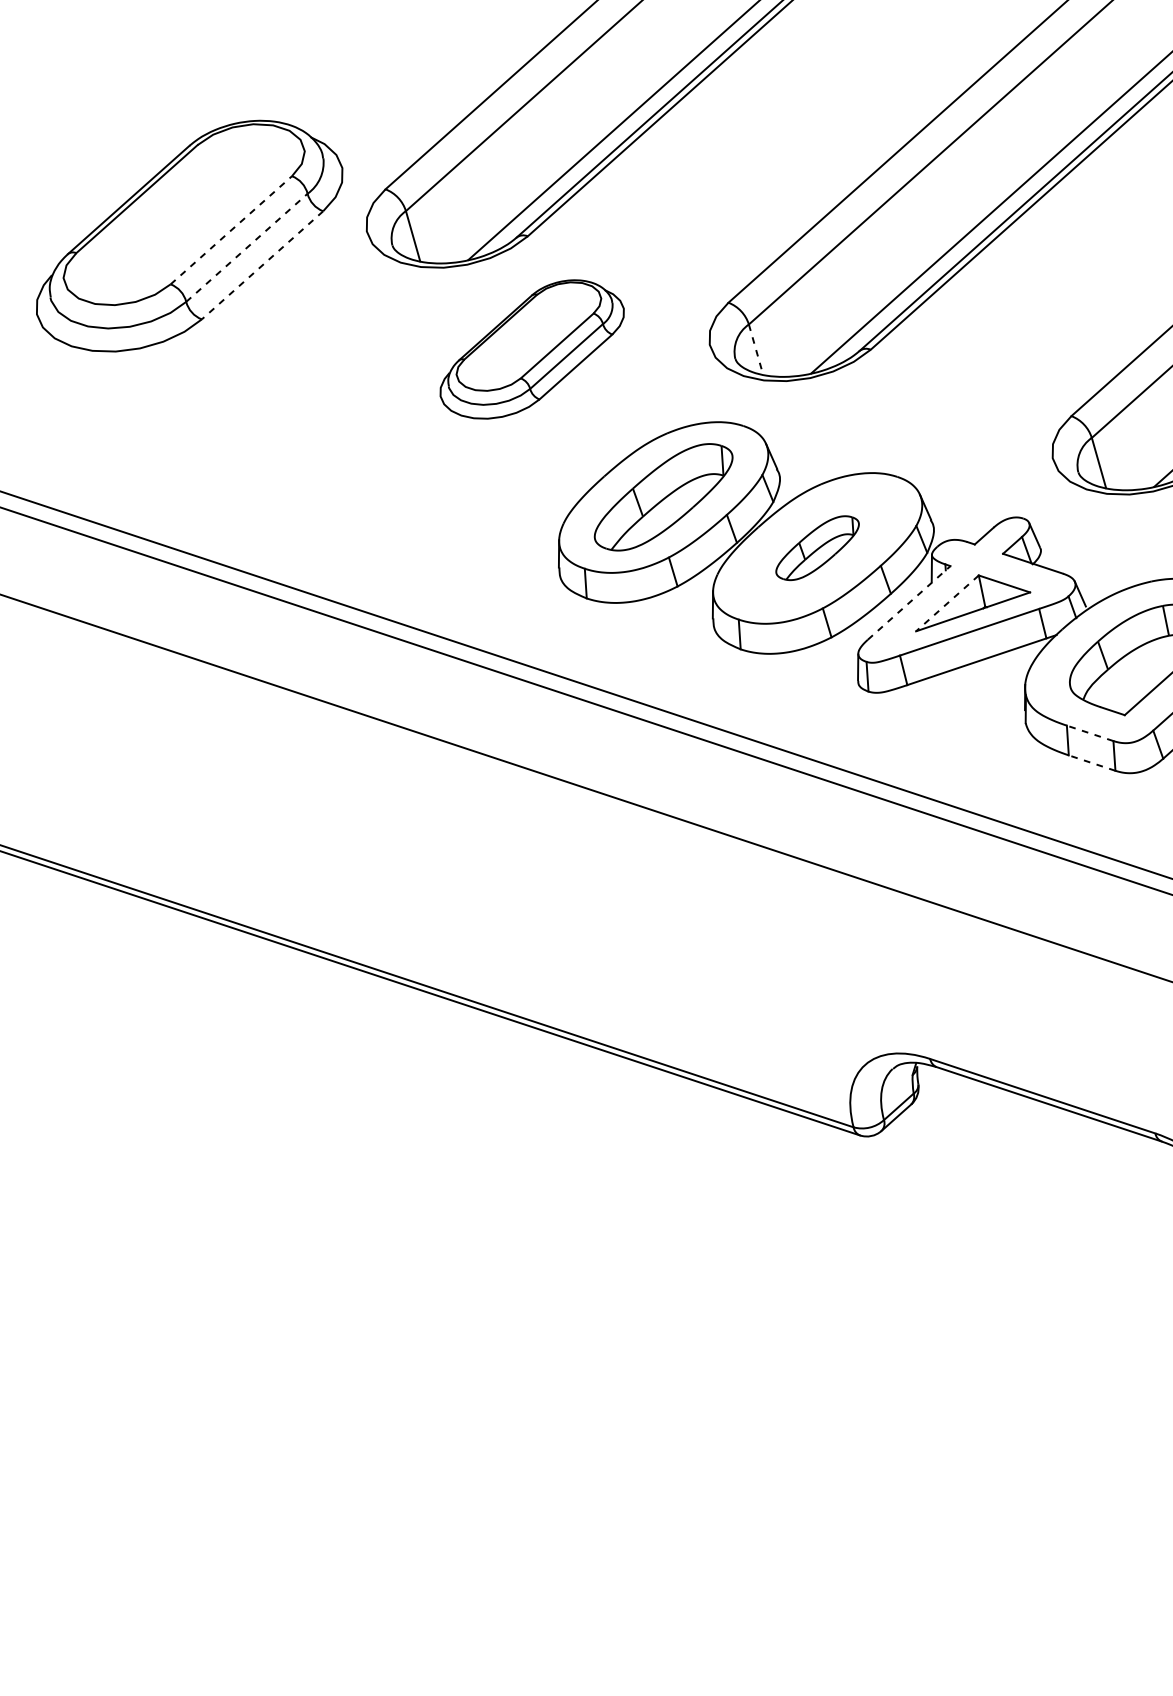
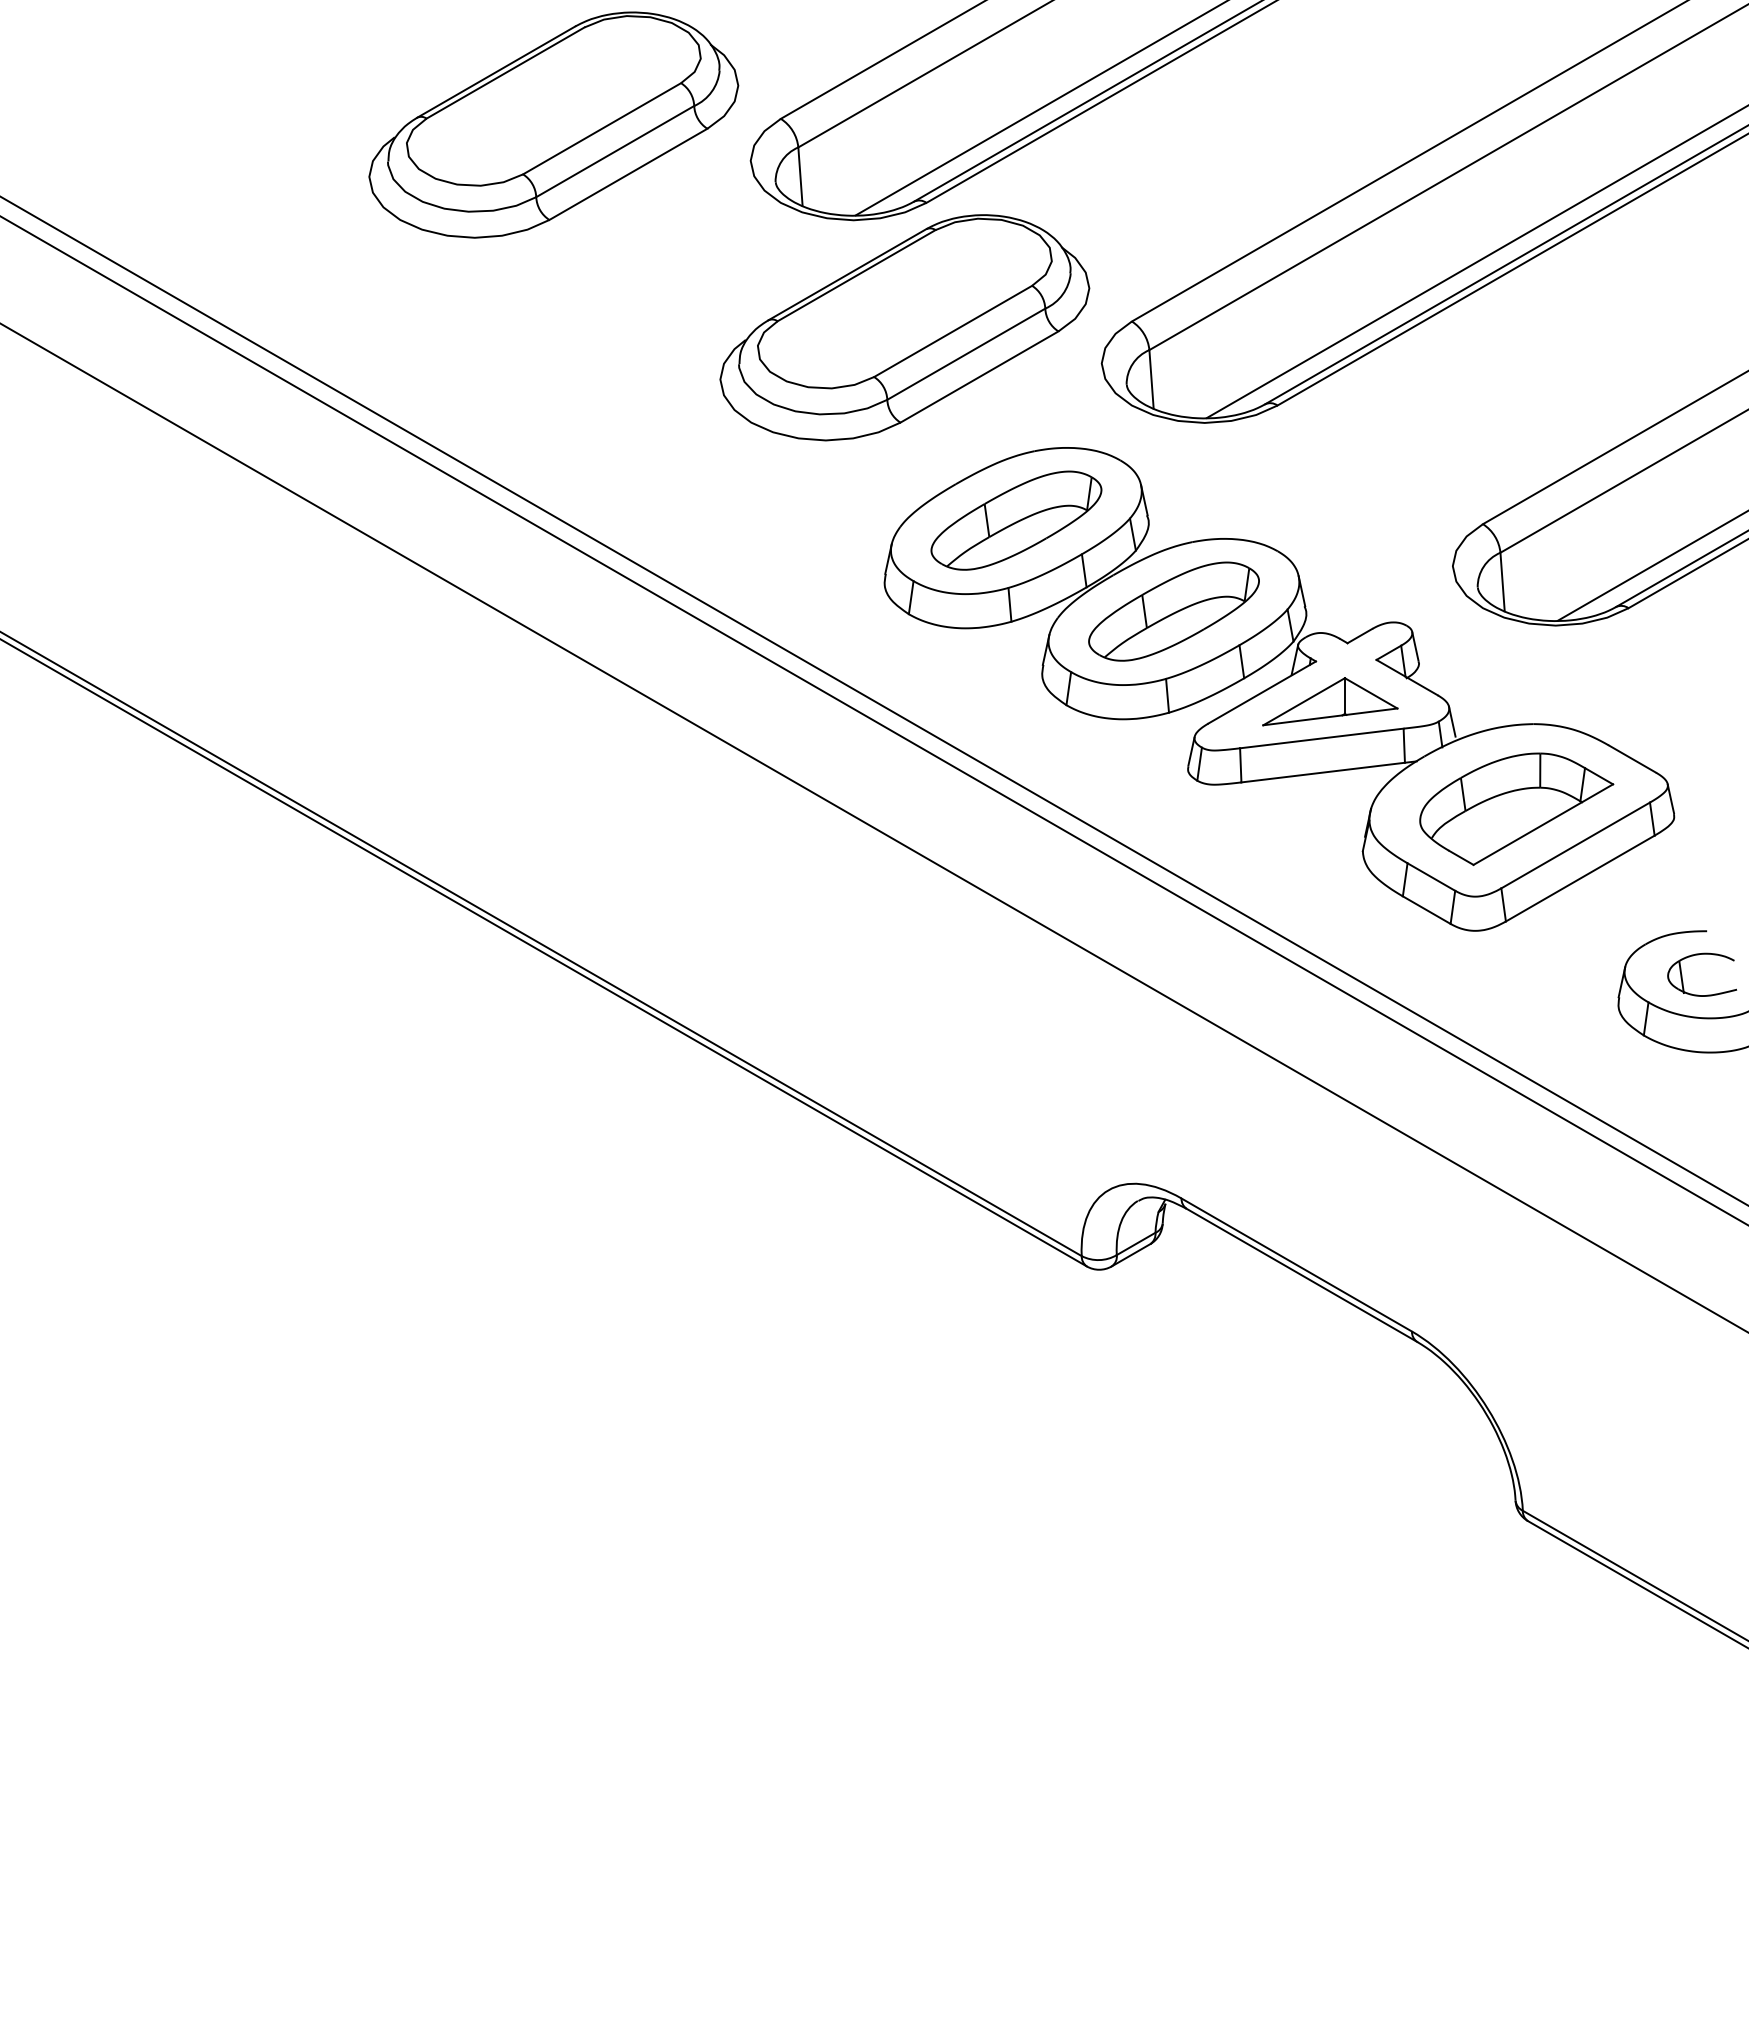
line: (231, 229) -> (602, 128), dashed -> solid
line: (247, 247) -> (615, 151), dashed -> solid
line: (261, 265) -> (627, 174), dashed -> solid
part: (531, 349) -> (904, 327), size x1.67
line: (756, 349) -> (1151, 379), dashed -> solid
part: (817, 548) -> (1173, 611), size x1.67
line: (909, 602) -> (1262, 692), dashed -> solid
line: (947, 604) -> (1303, 702), dashed -> solid
line: (1090, 733) -> (1431, 877), dashed -> solid
line: (1091, 763) -> (1426, 910), dashed -> solid

